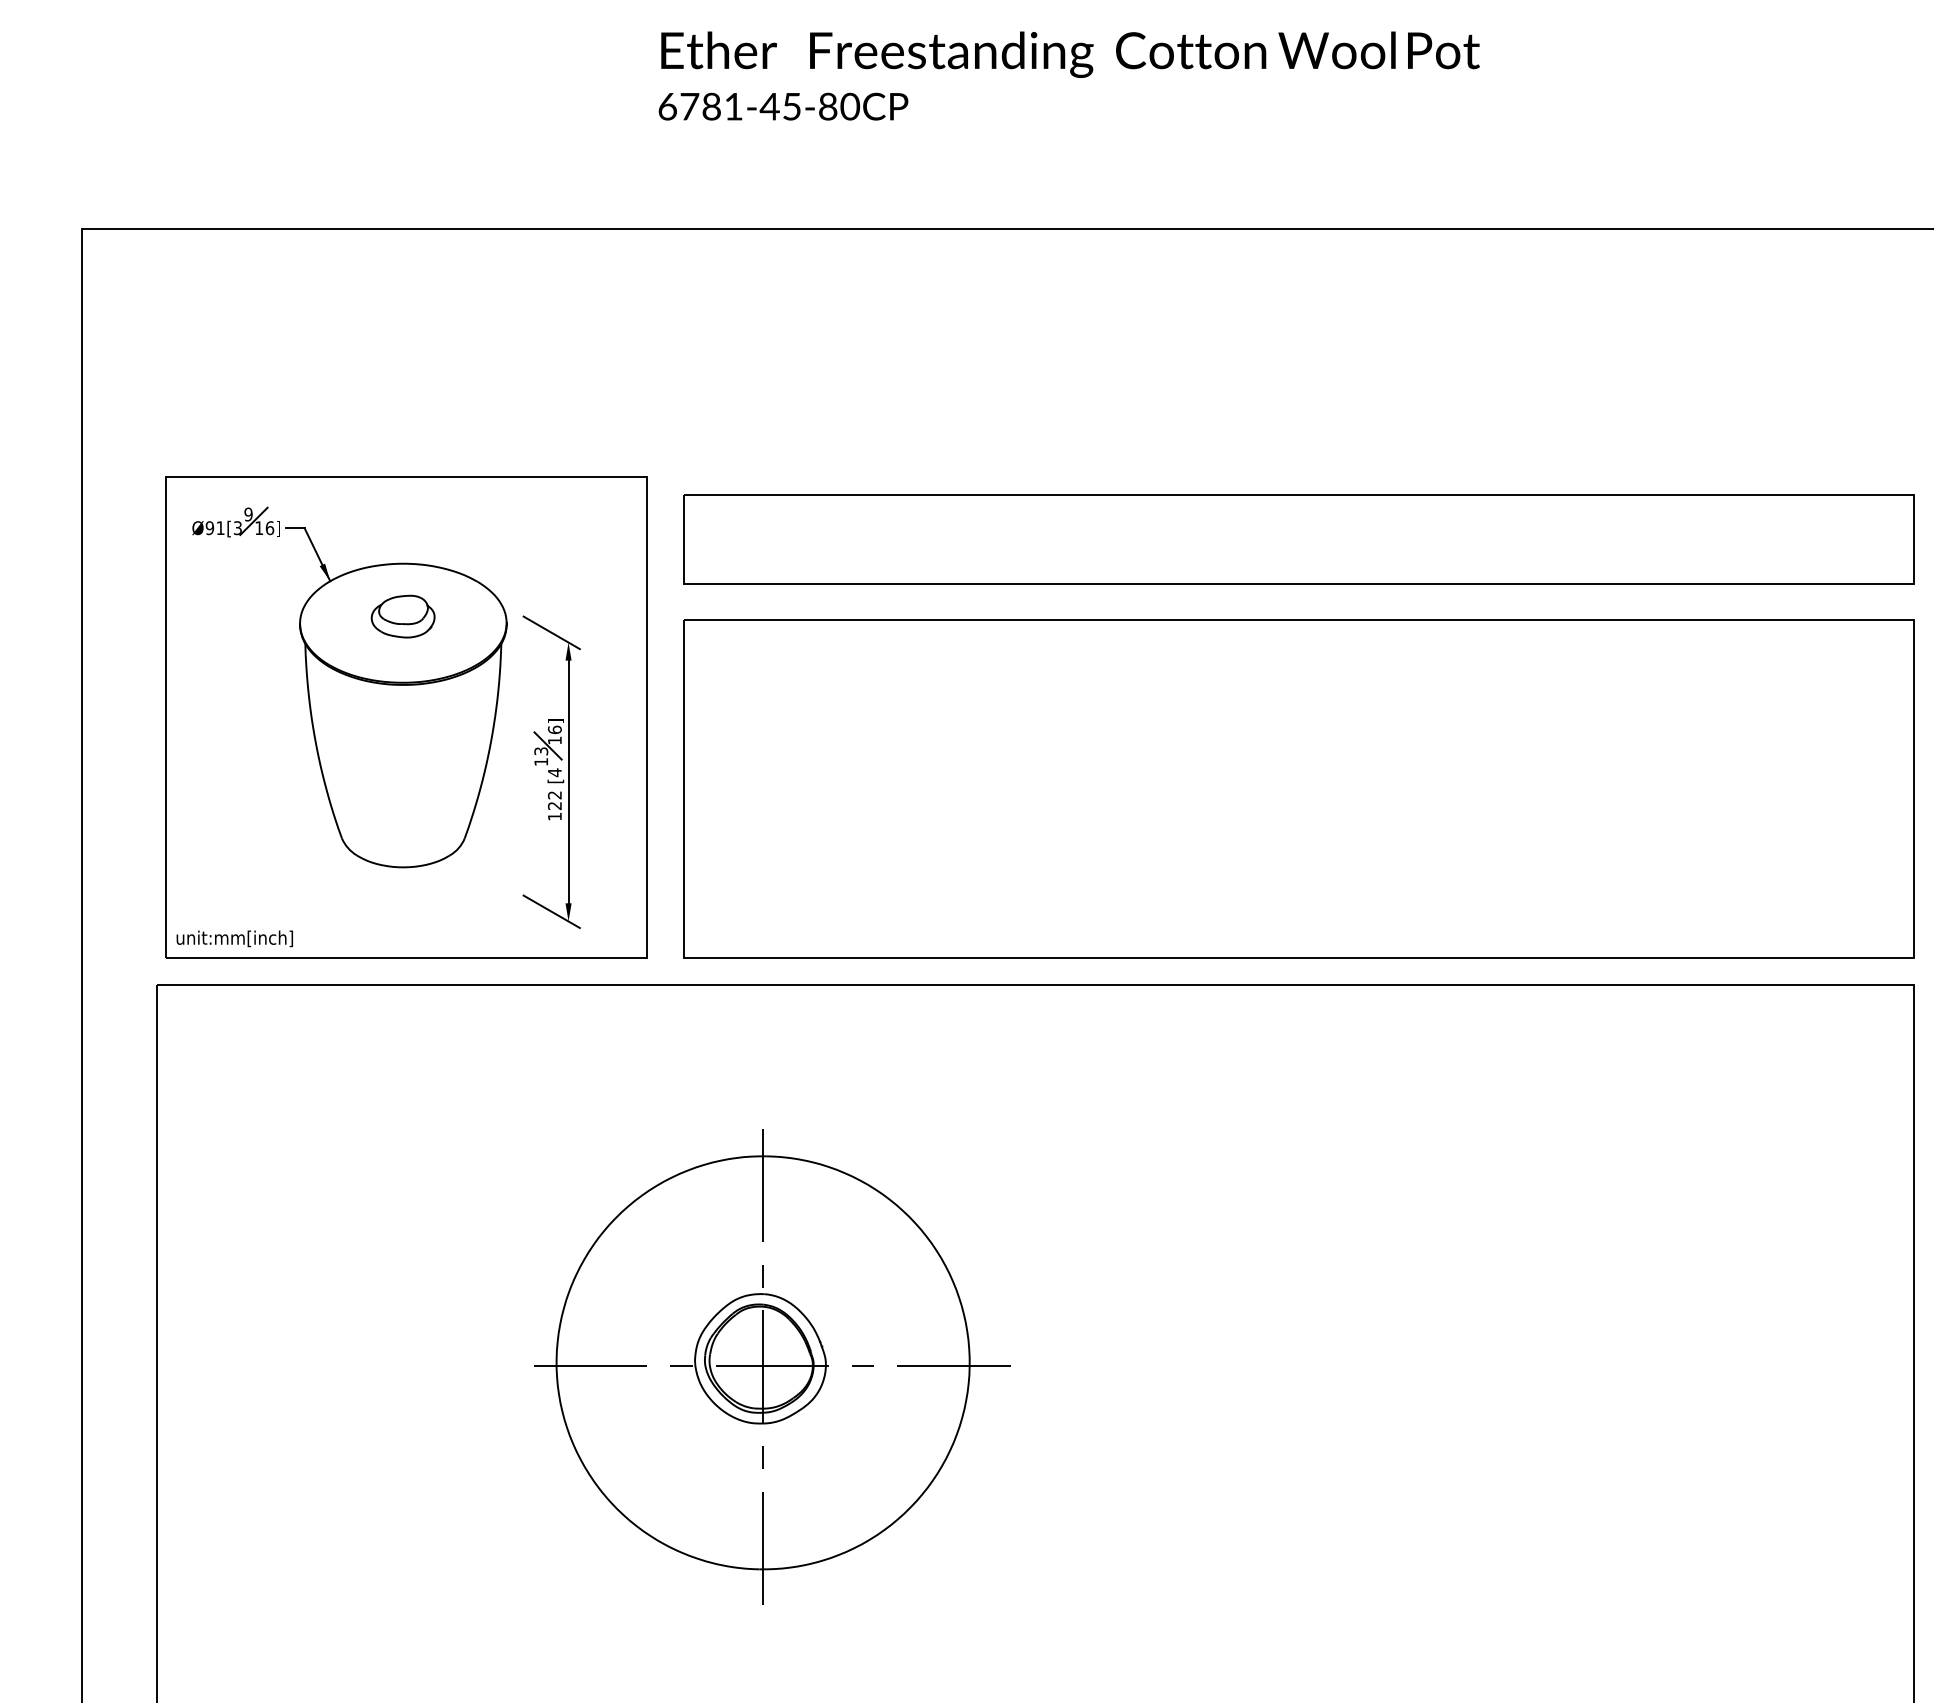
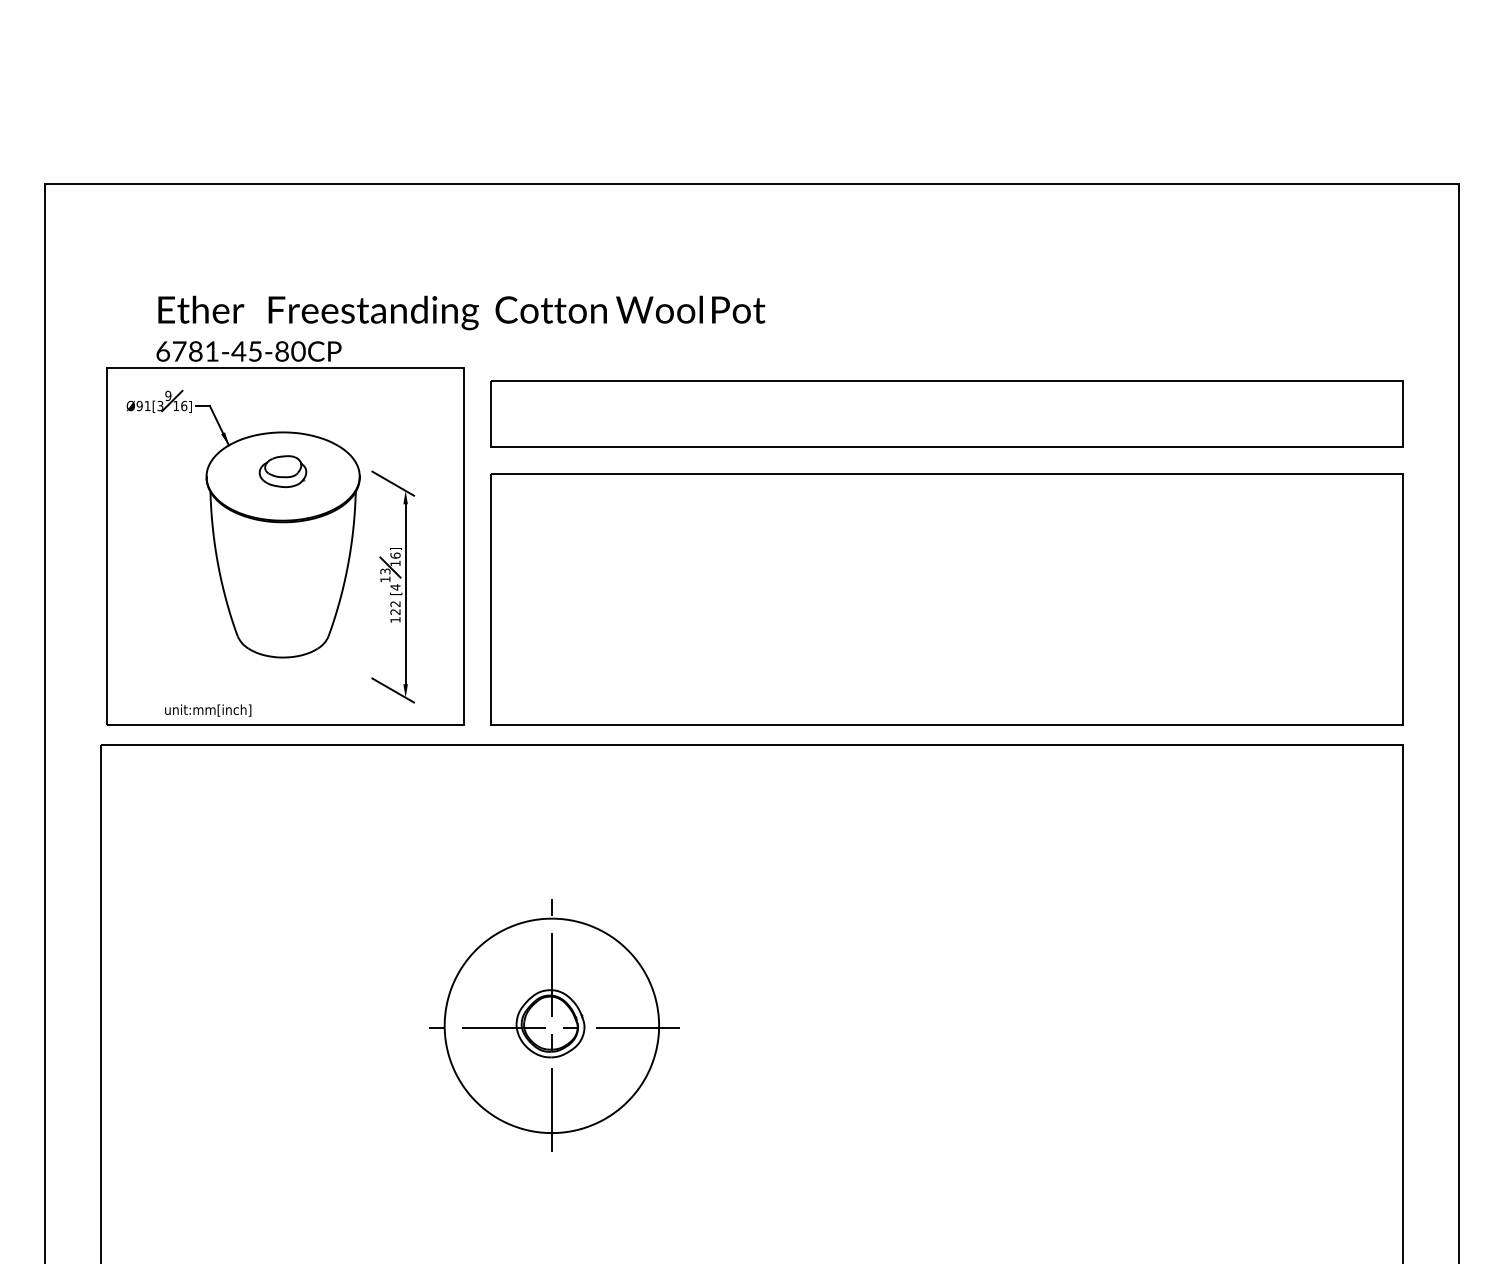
text: (1068, 75) -> (460, 328), moved
text: (235, 938) -> (208, 710), moved
part: (771, 1366) -> (556, 1027), size x0.7

